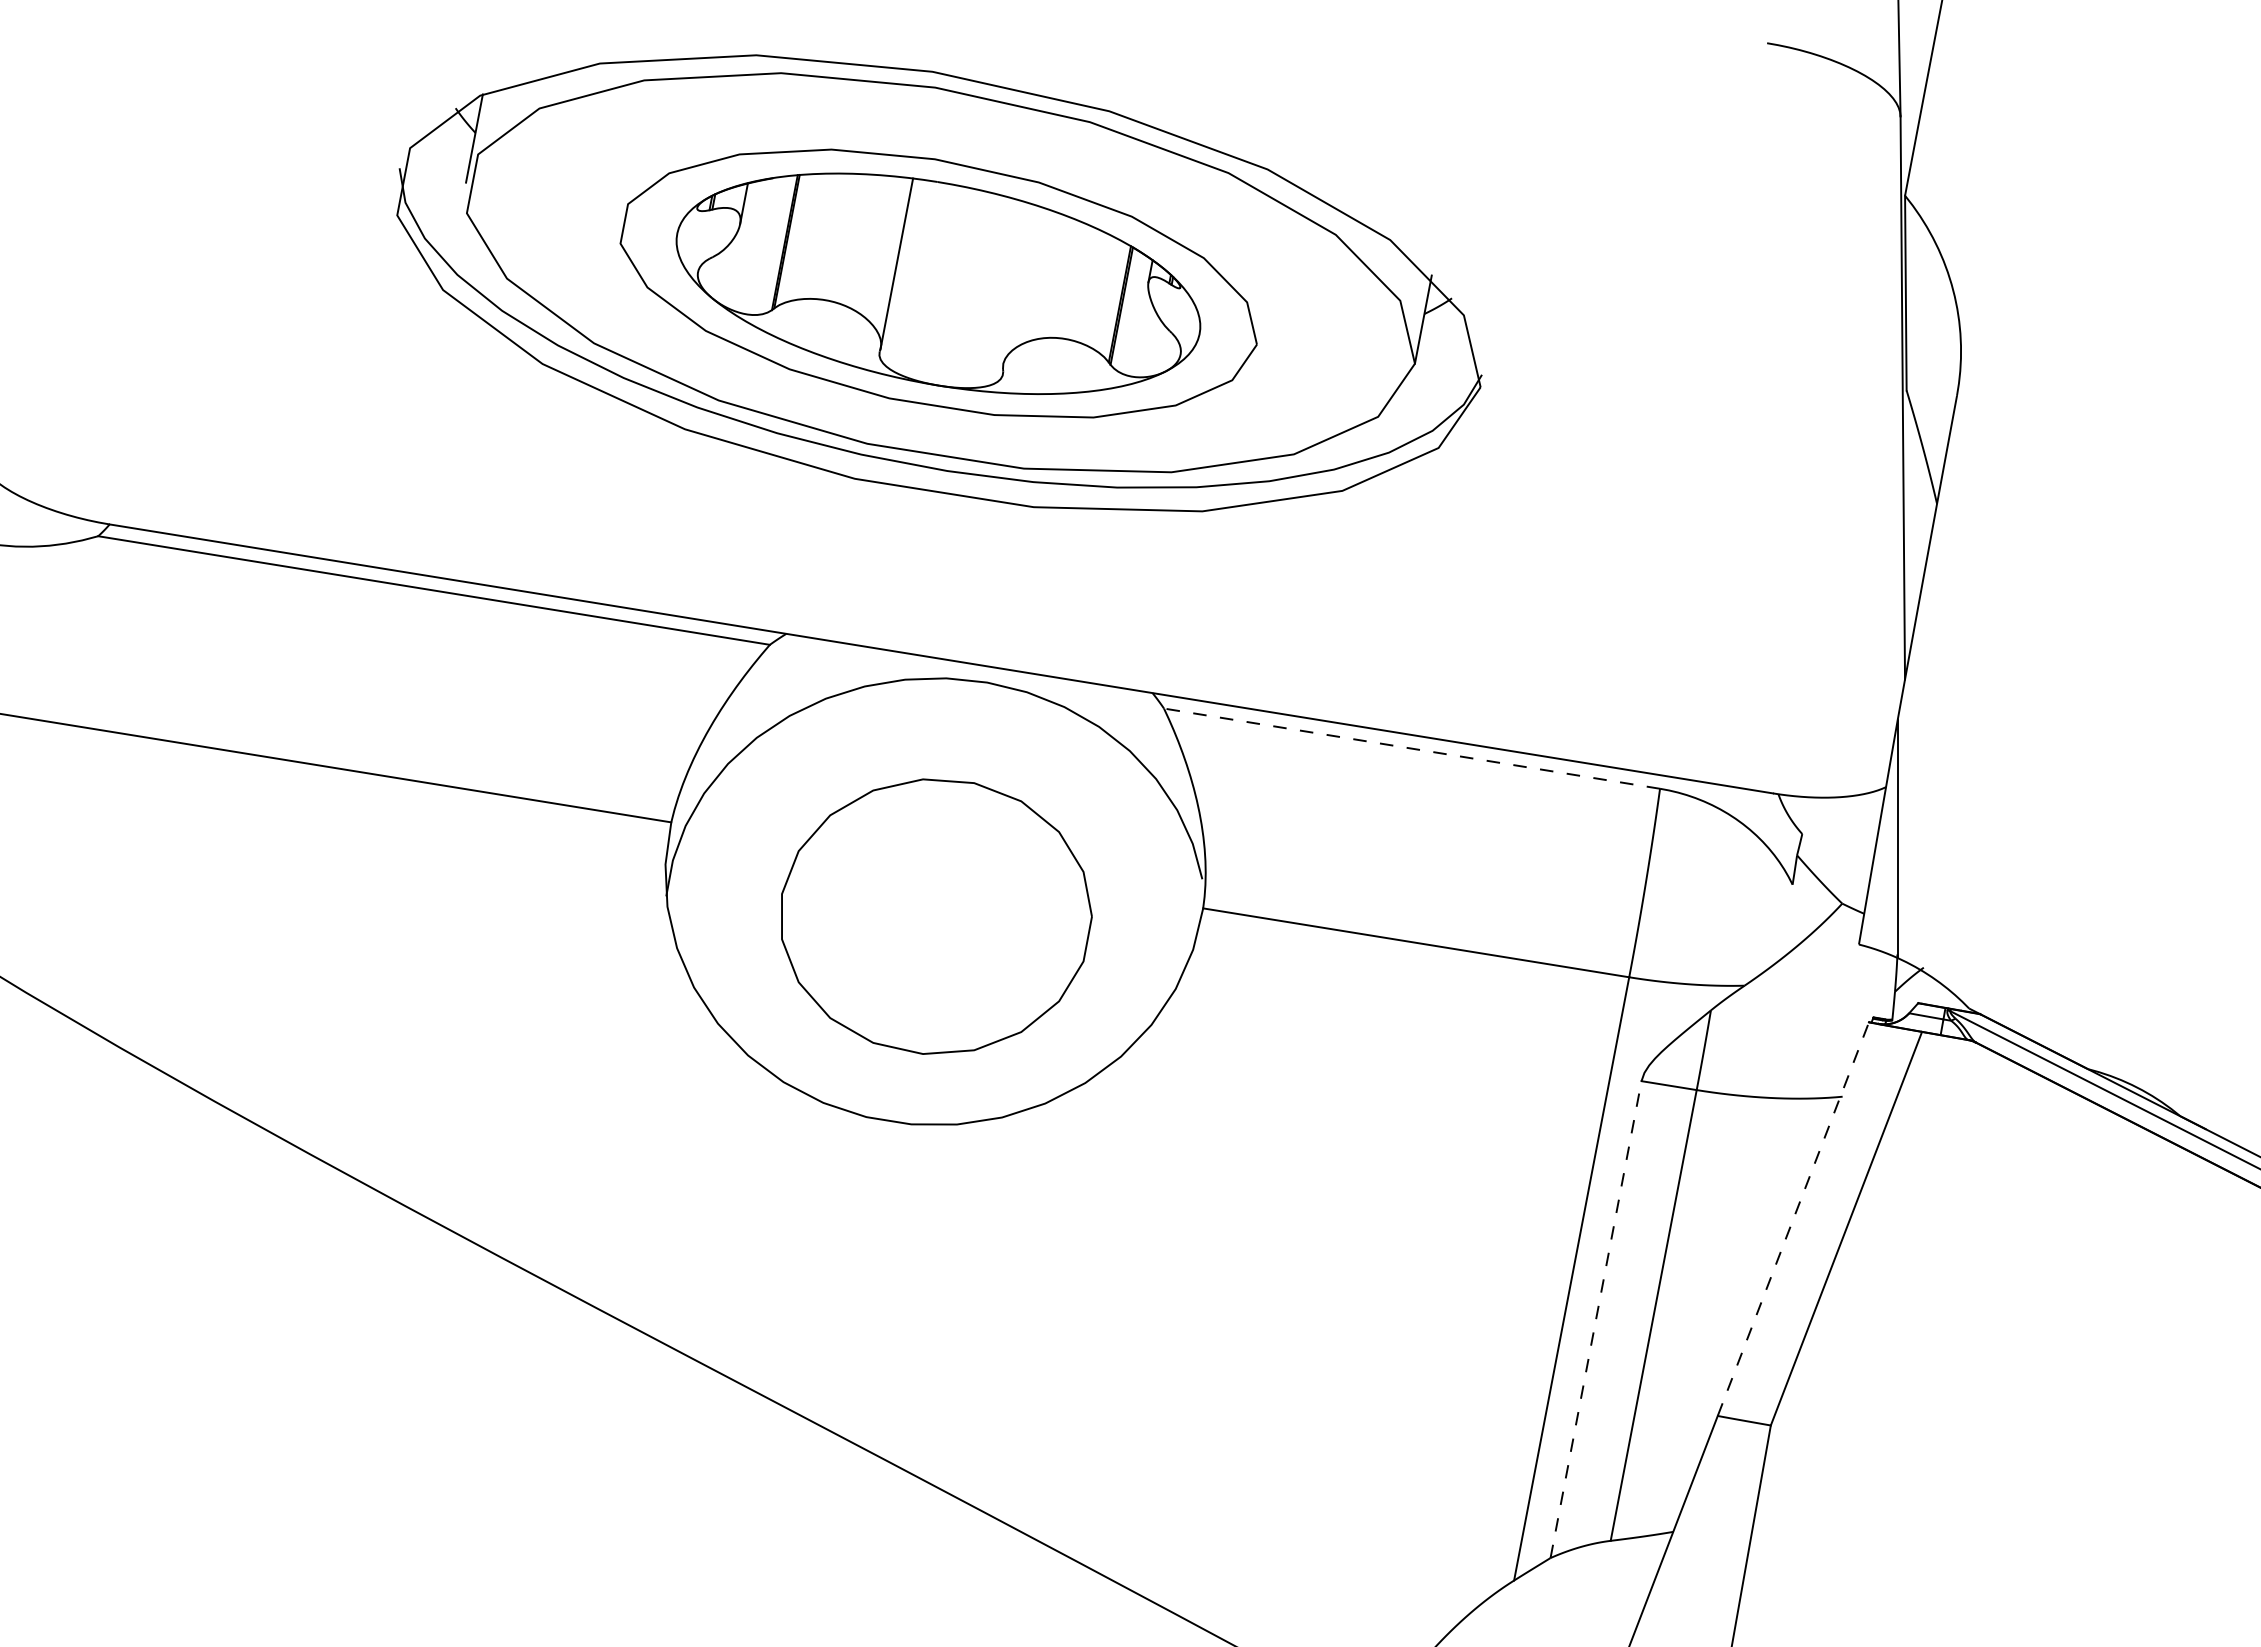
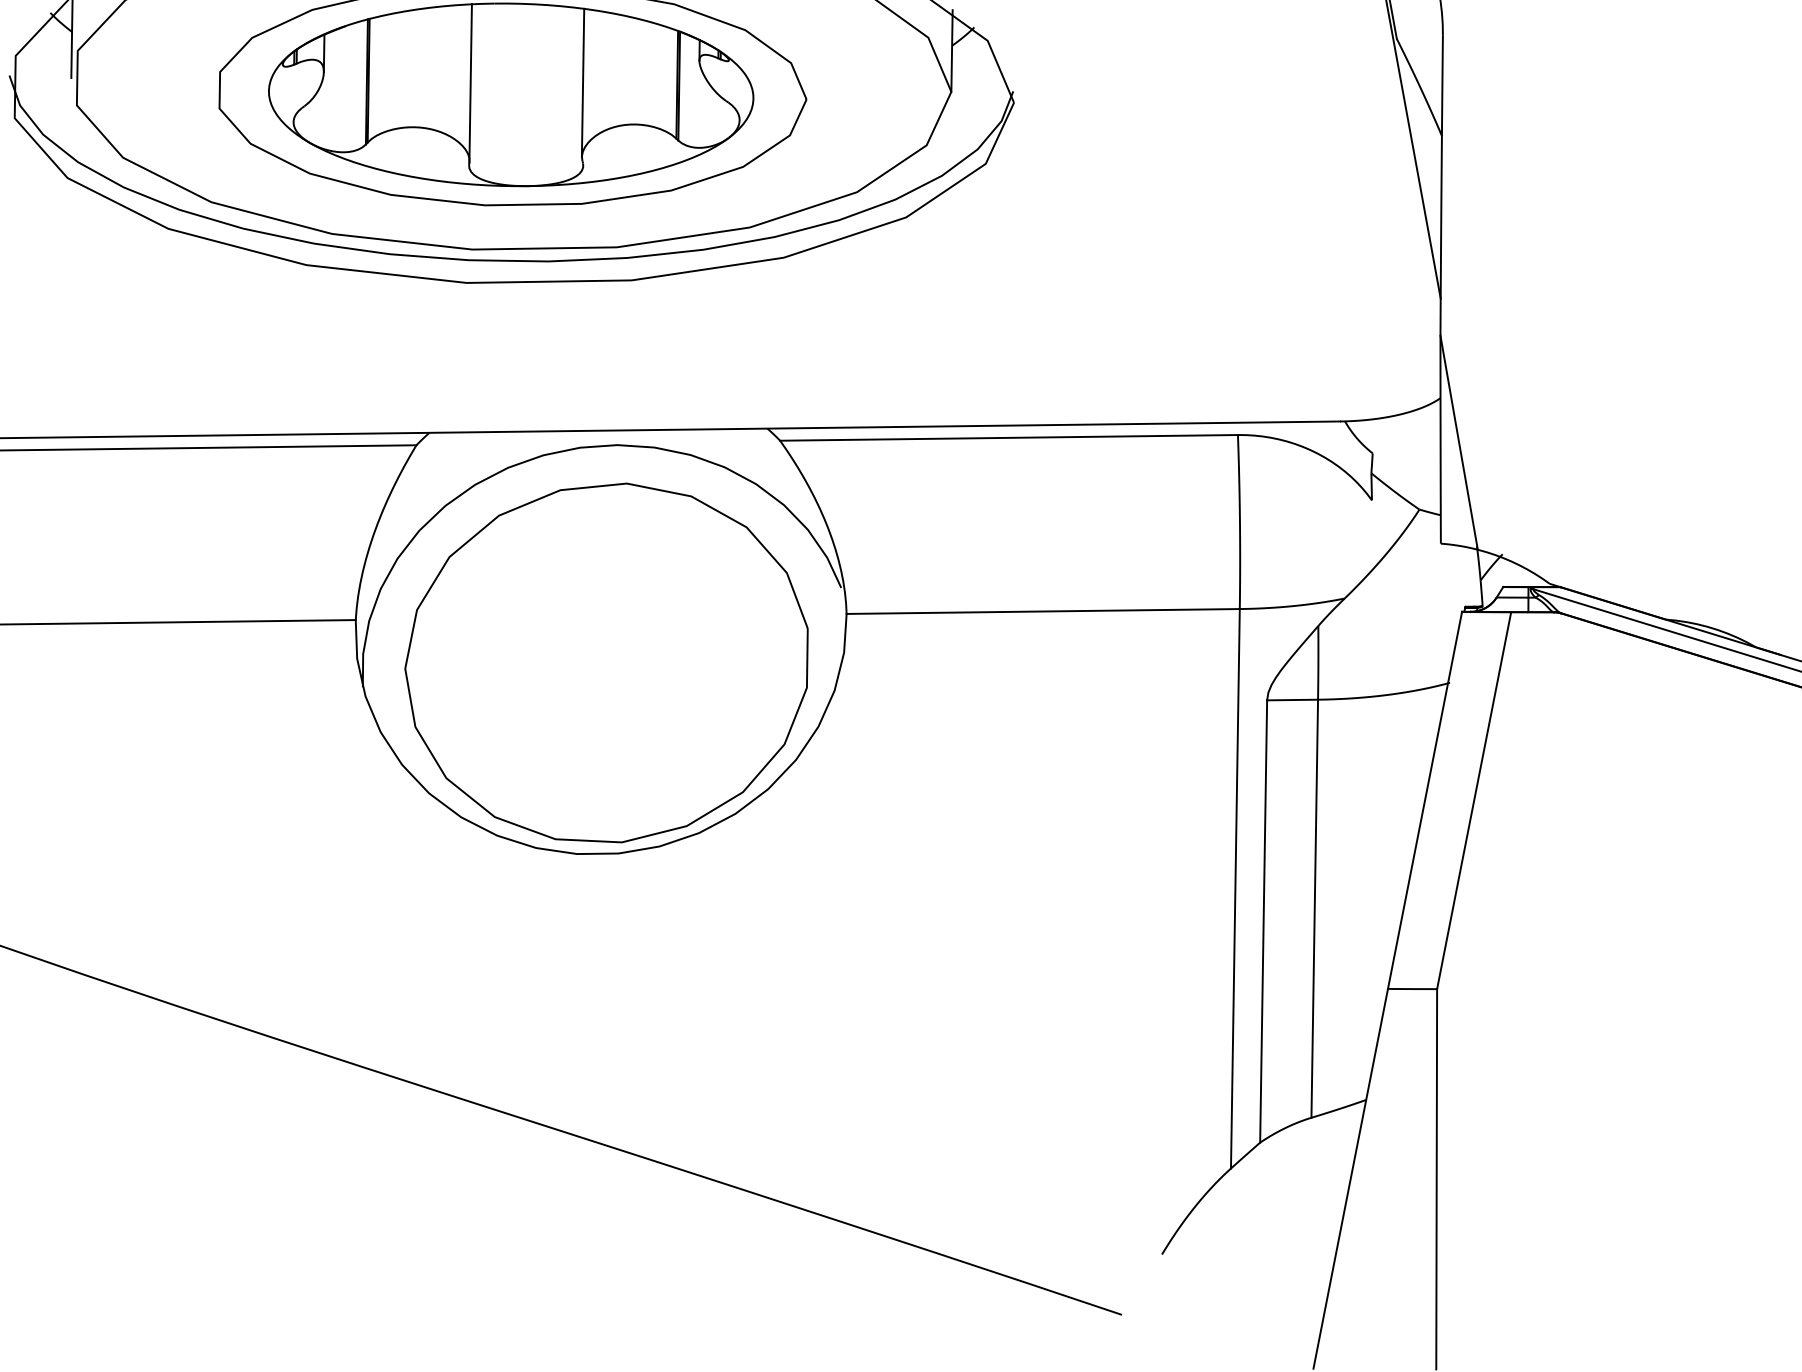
line: (1018, 284) -> (583, 82), added
line: (1411, 748) -> (1008, 437), dashed -> solid
part: (936, 916) -> (608, 663), size x1.43
line: (1793, 1219) -> (1425, 800), dashed -> solid
line: (1596, 1319) -> (1264, 921), dashed -> solid

